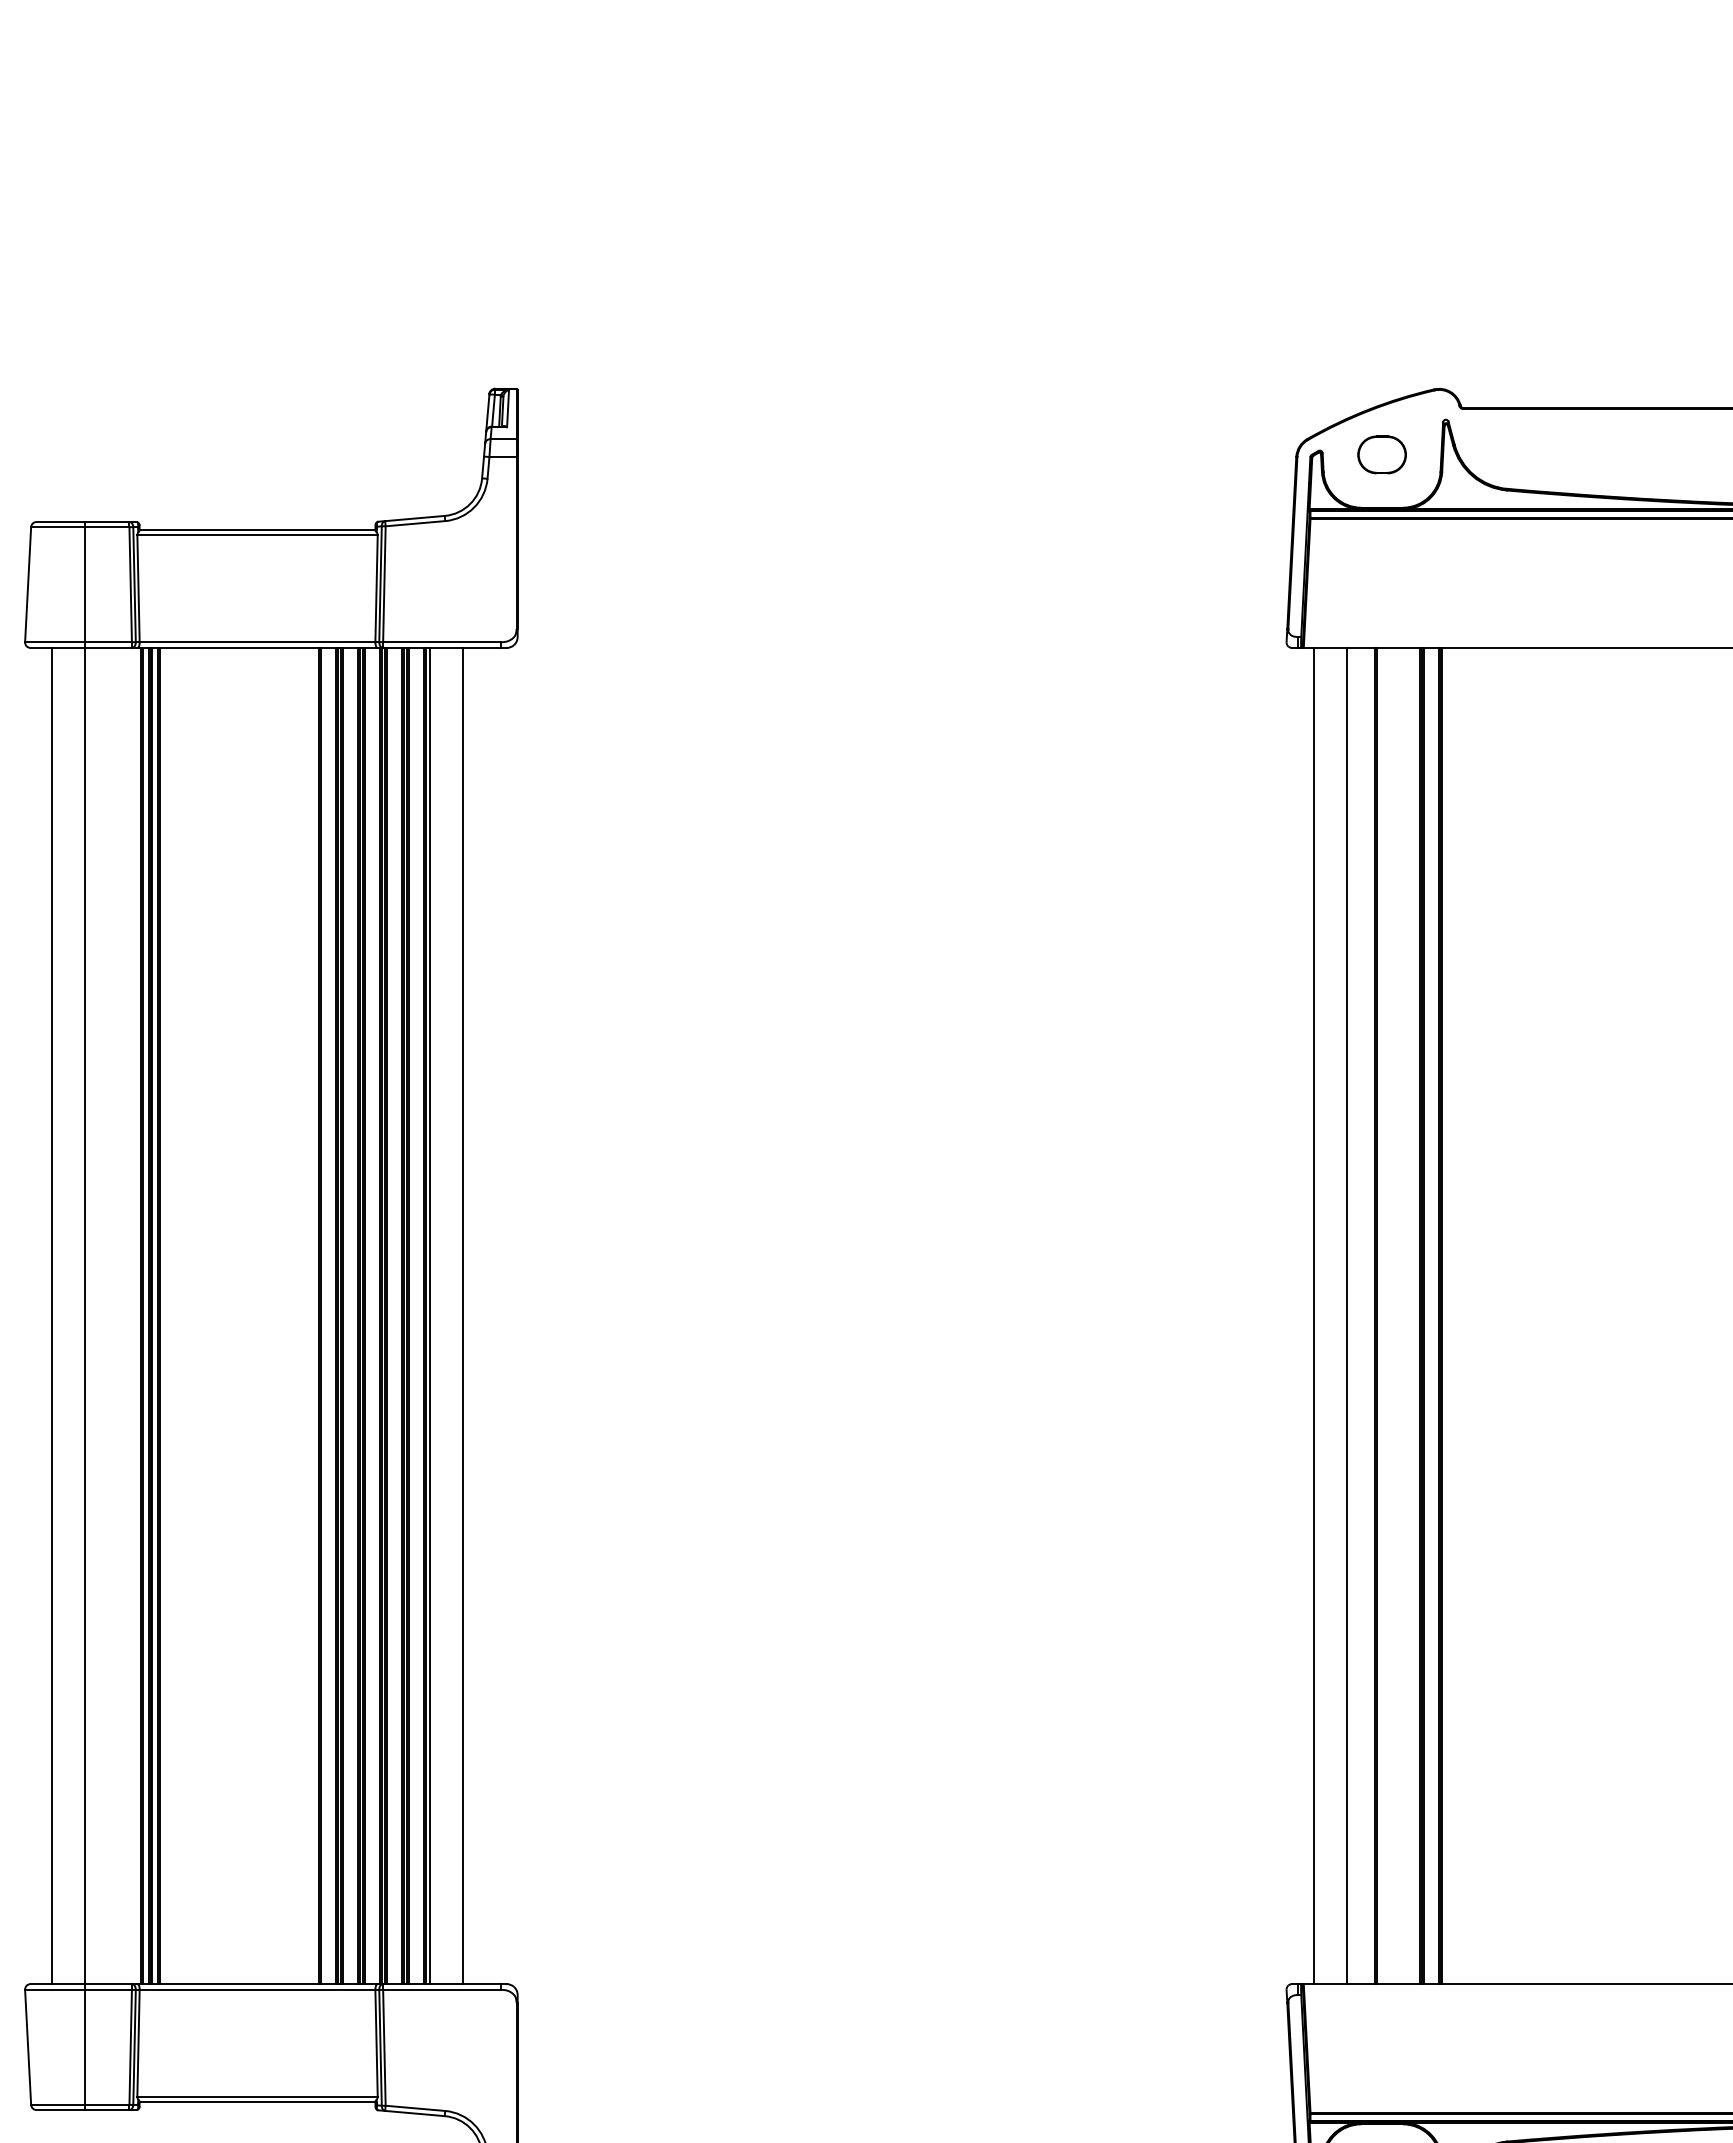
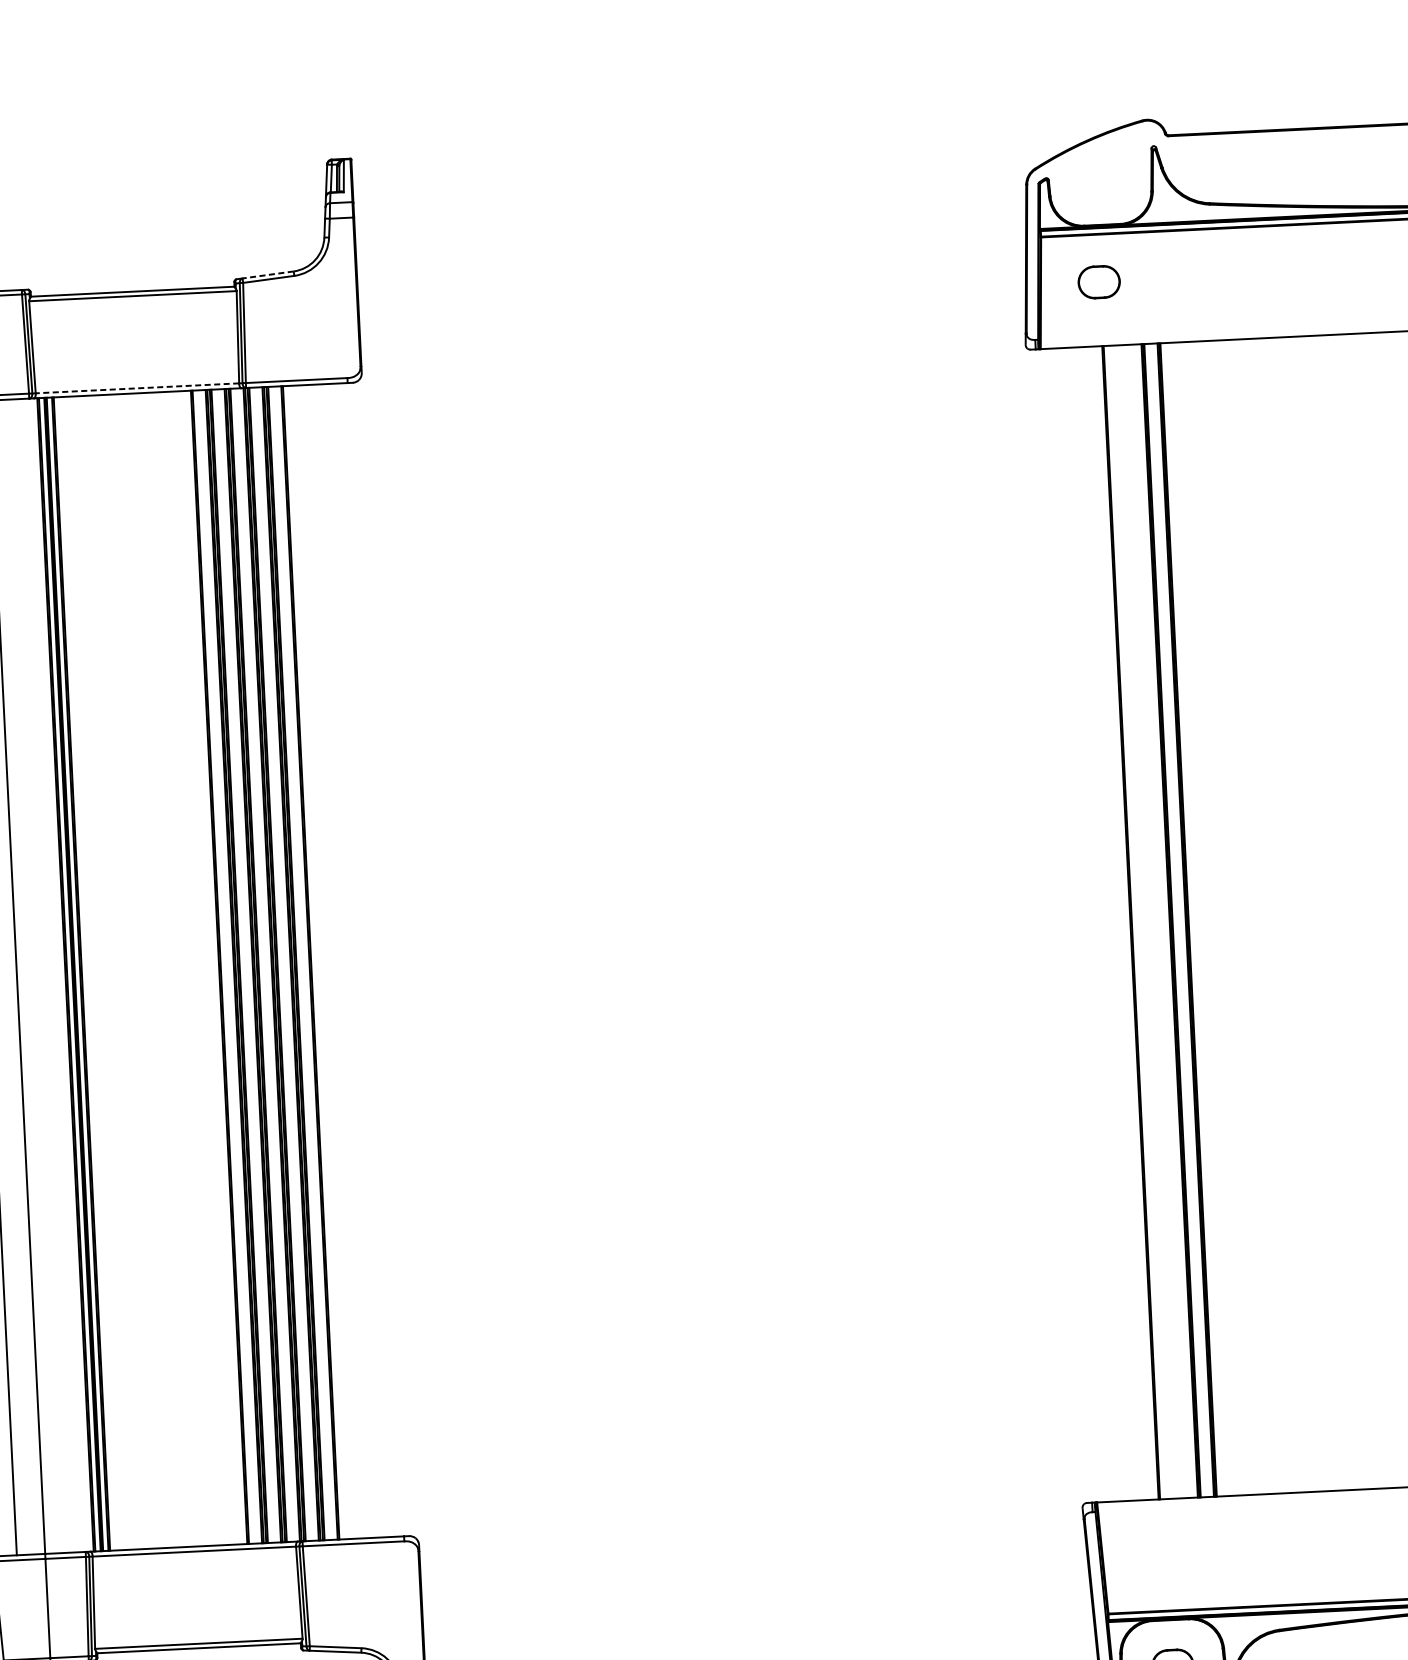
part: (1381, 454) -> (1098, 281), moved
line: (414, 518) -> (267, 274), solid -> dashed
line: (257, 642) -> (137, 388), solid -> dashed
line: (430, 1315) -> (315, 962), removed
line: (462, 1315) -> (342, 960), removed
line: (1313, 1315) -> (1077, 924), removed
line: (1346, 1315) -> (1105, 923), removed

